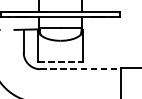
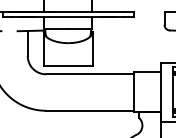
line: (60, 61) -> (68, 65), dashed -> solid
line: (80, 69) -> (89, 74), dashed -> solid

